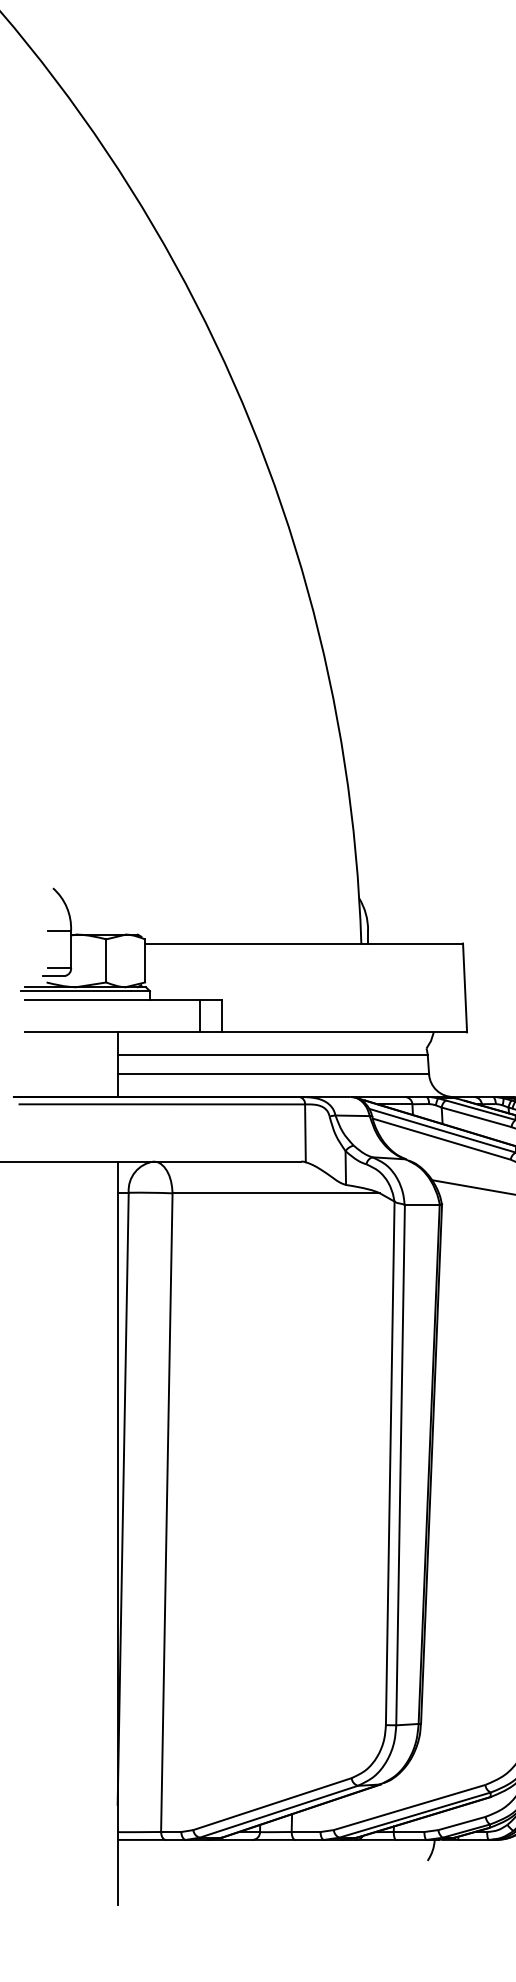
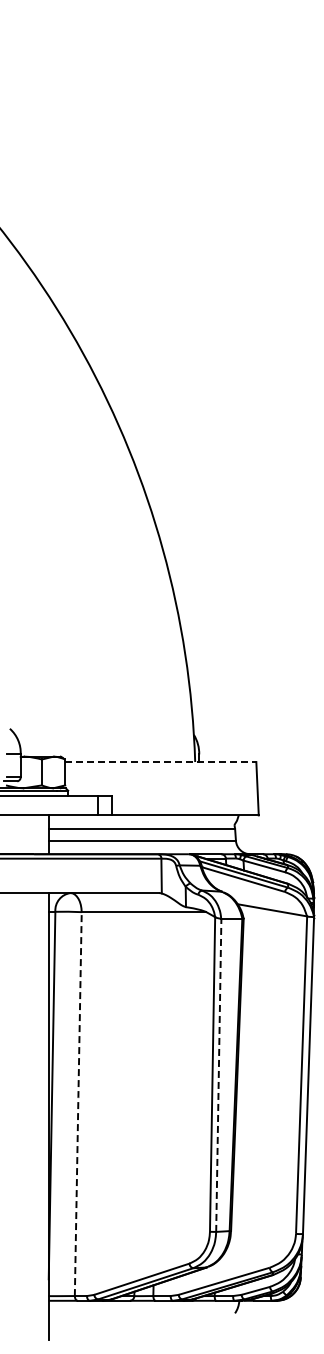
line: (303, 944) -> (160, 762), solid -> dashed
line: (400, 1463) -> (218, 1074), solid -> dashed
line: (167, 1511) -> (78, 1103), solid -> dashed

